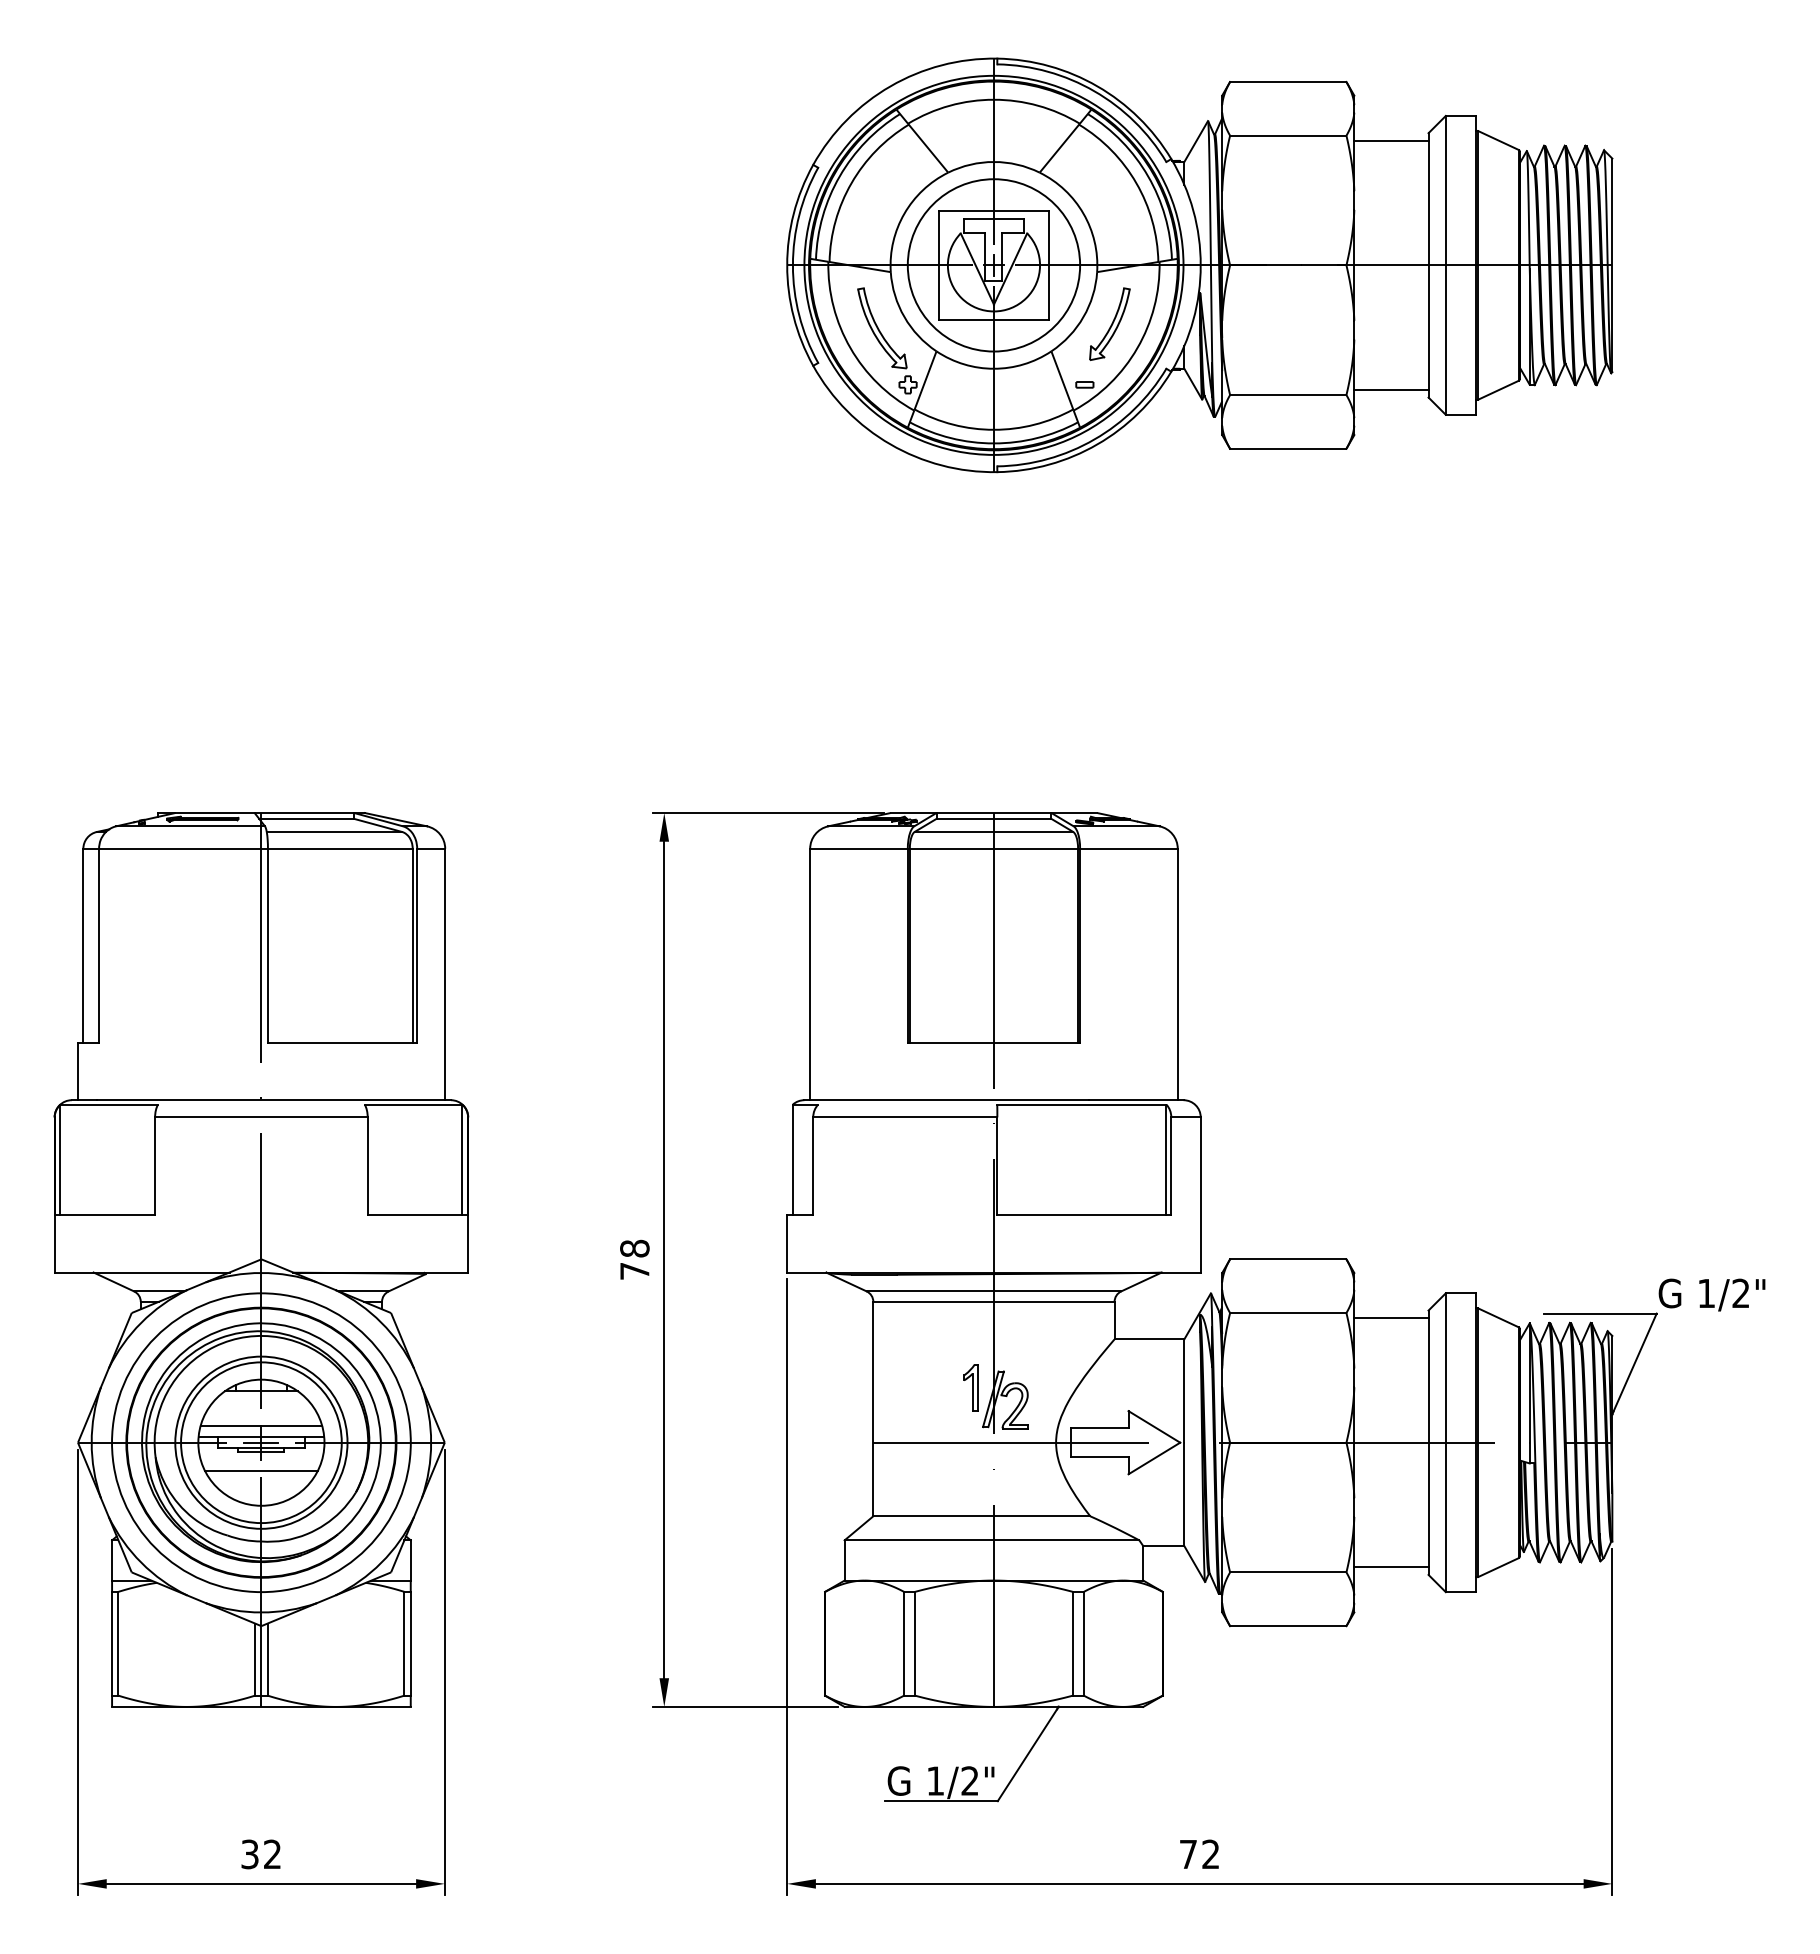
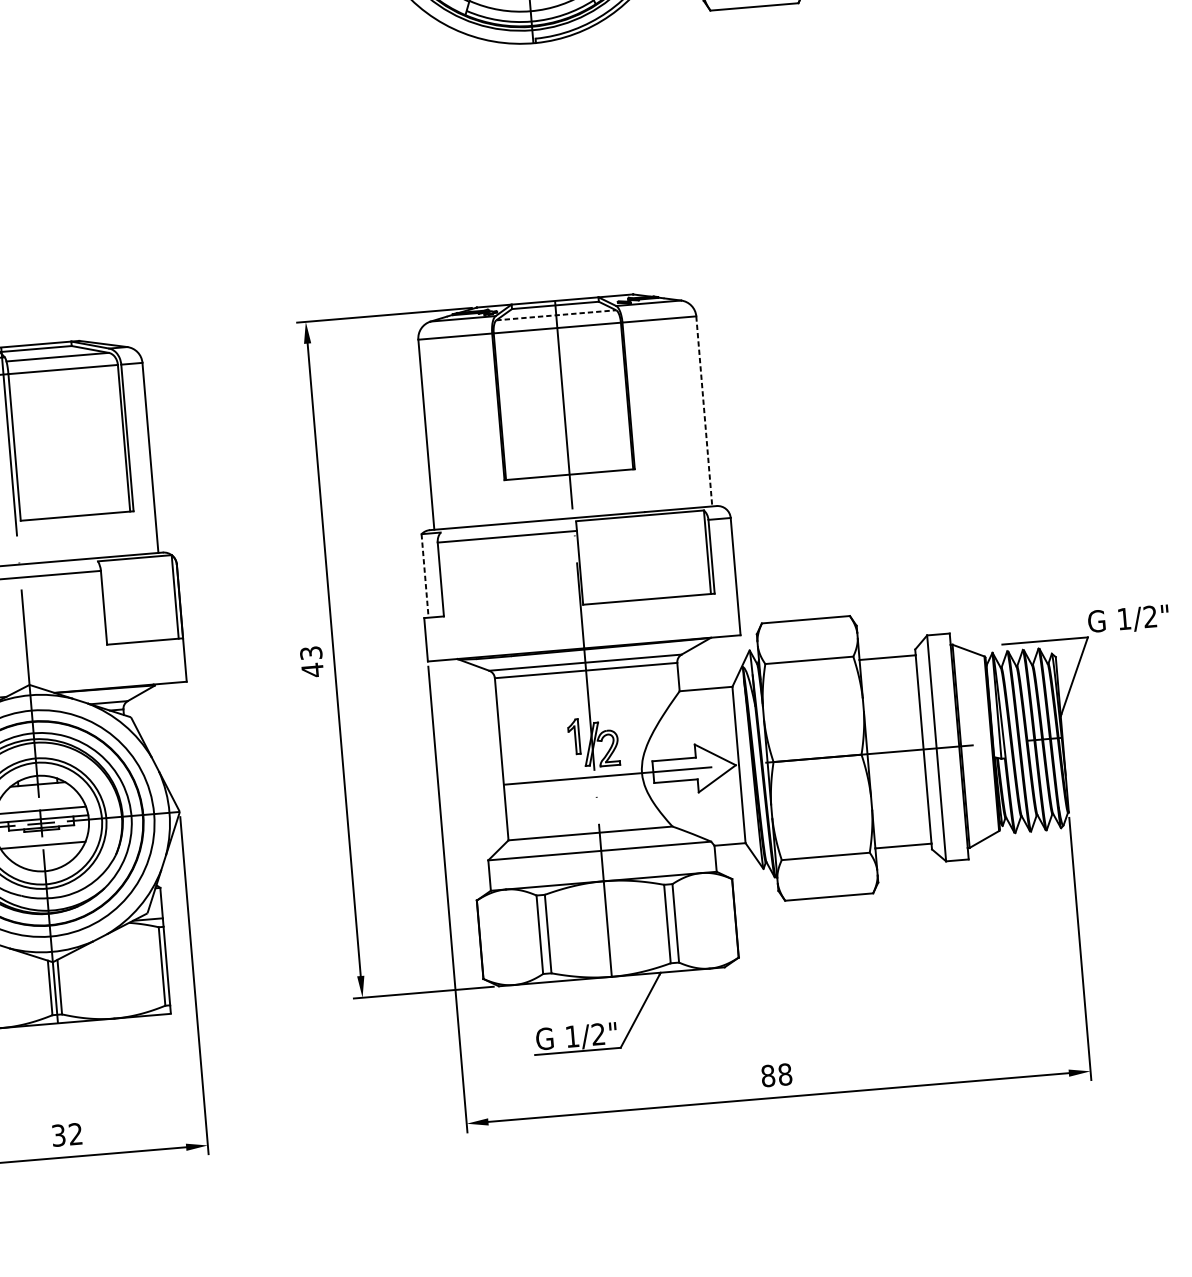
line: (994, 831) -> (556, 314), solid -> dashed
line: (1177, 974) -> (704, 411), solid -> dashed
line: (792, 1160) -> (424, 576), solid -> dashed
text: (634, 1259) -> (311, 661), 78 -> 43
text: (1199, 1854) -> (776, 1075), 72 -> 88

